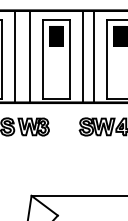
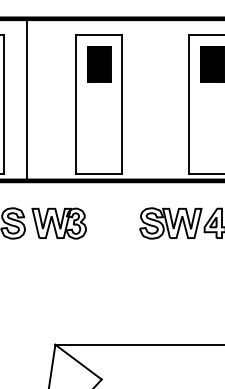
line: (30, 56) -> (53, 99), removed
line: (82, 56) -> (145, 99), removed
line: (94, 56) -> (166, 99), removed

